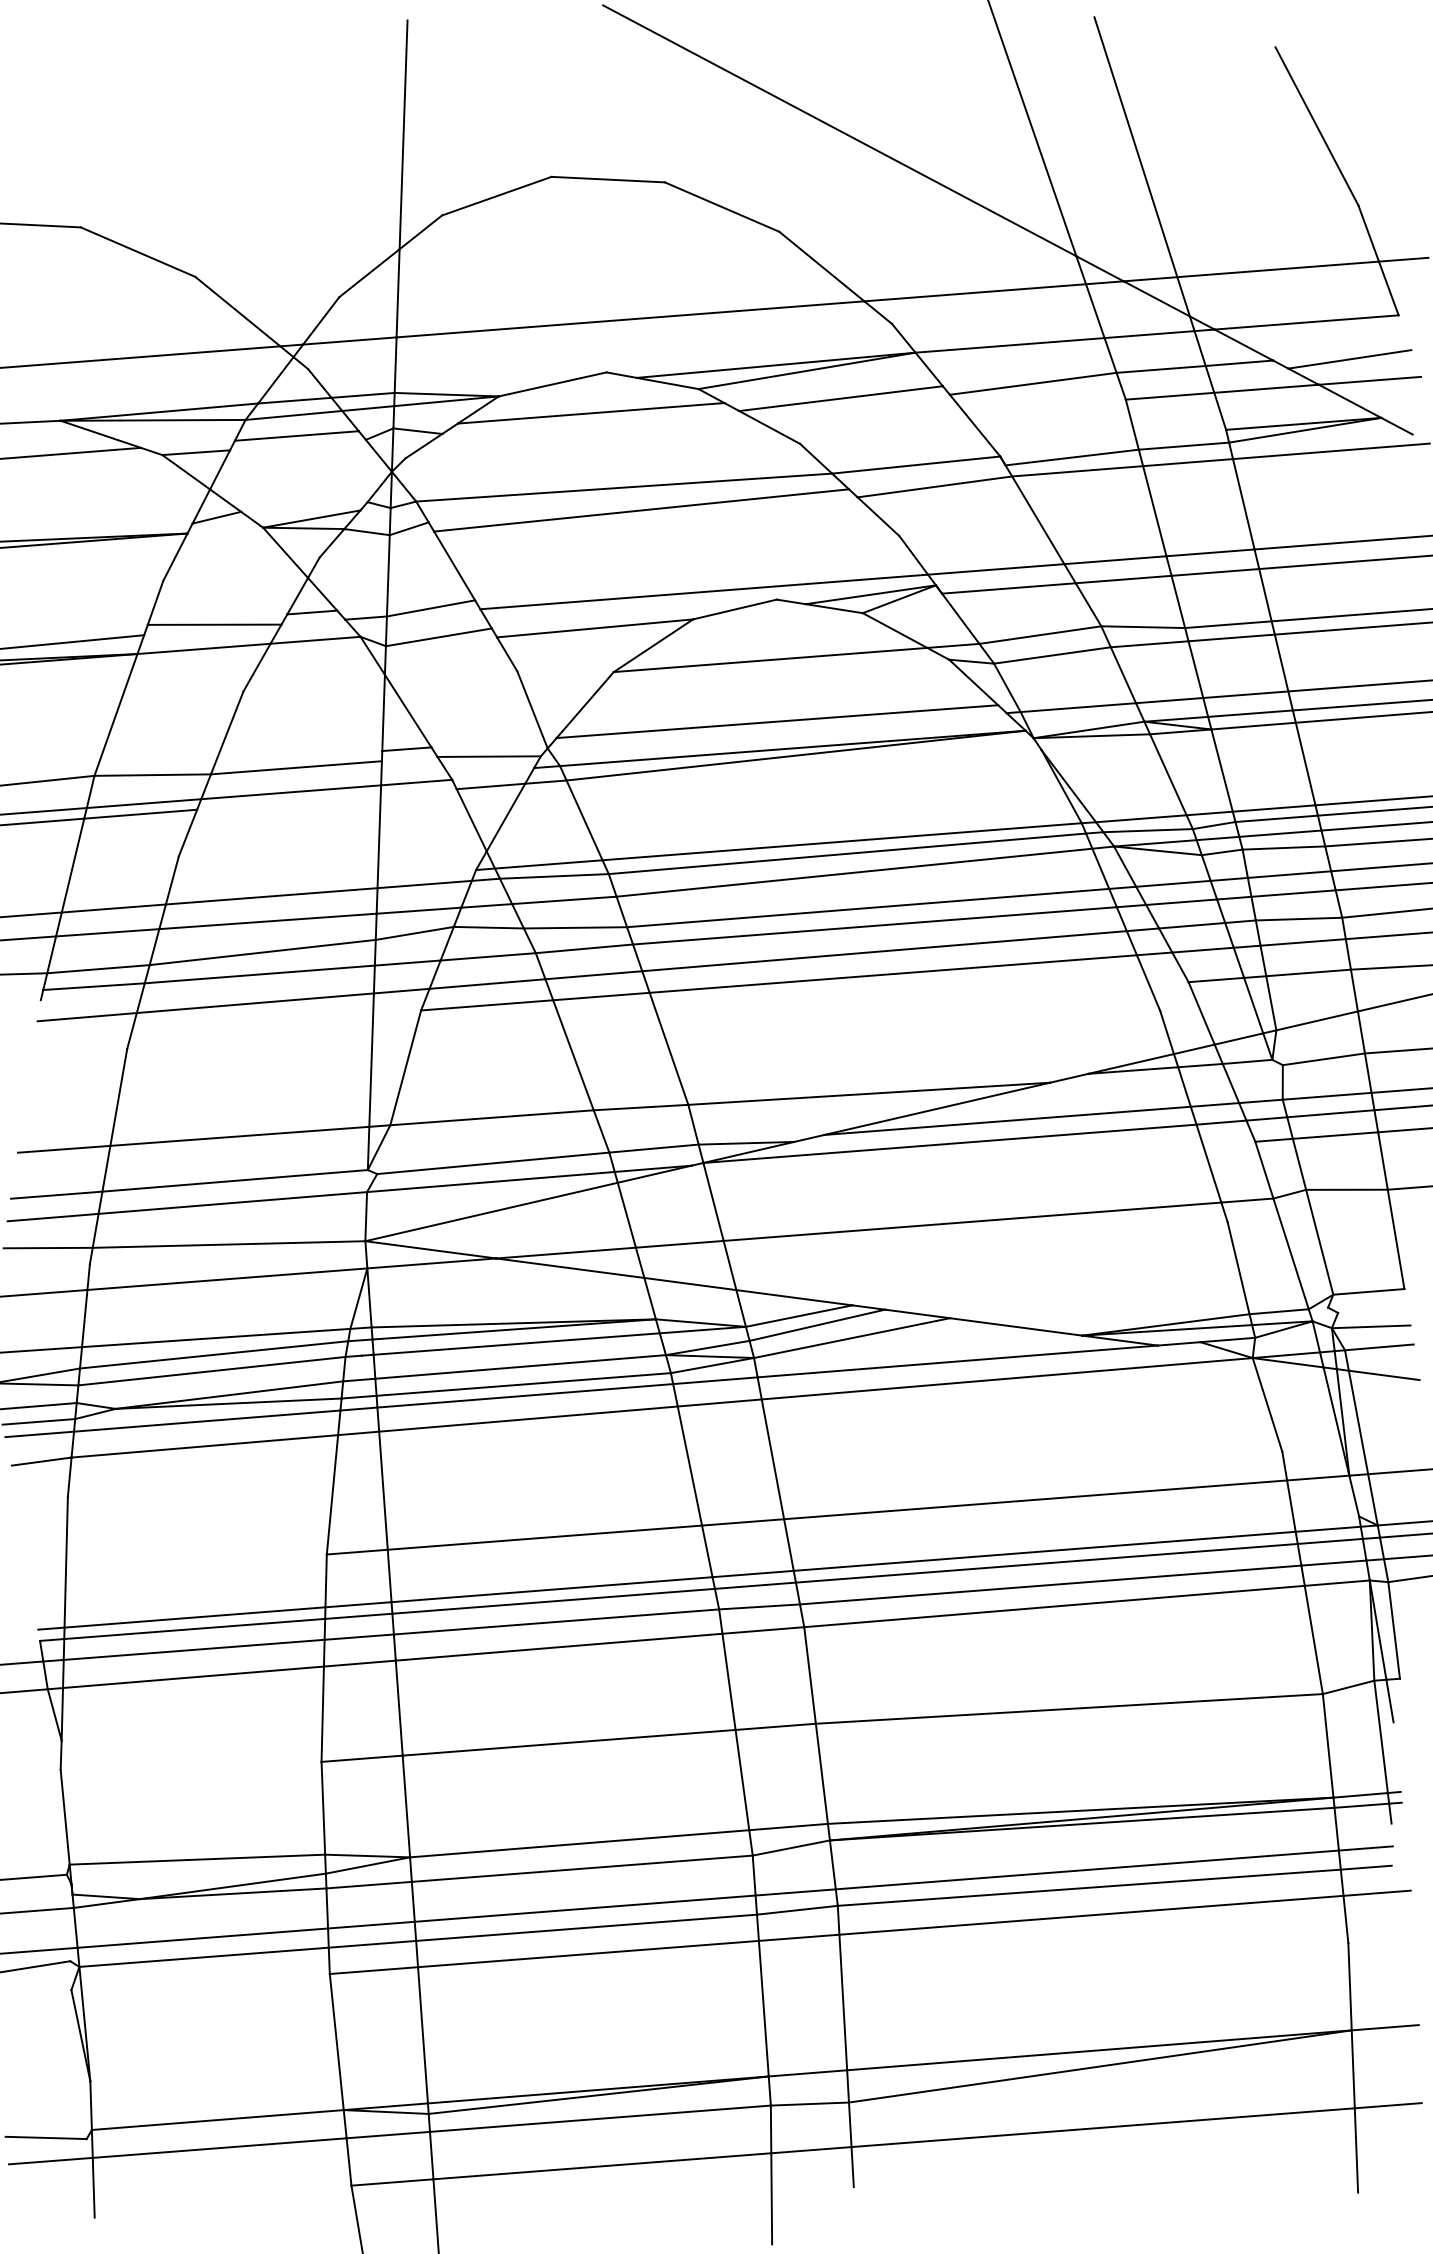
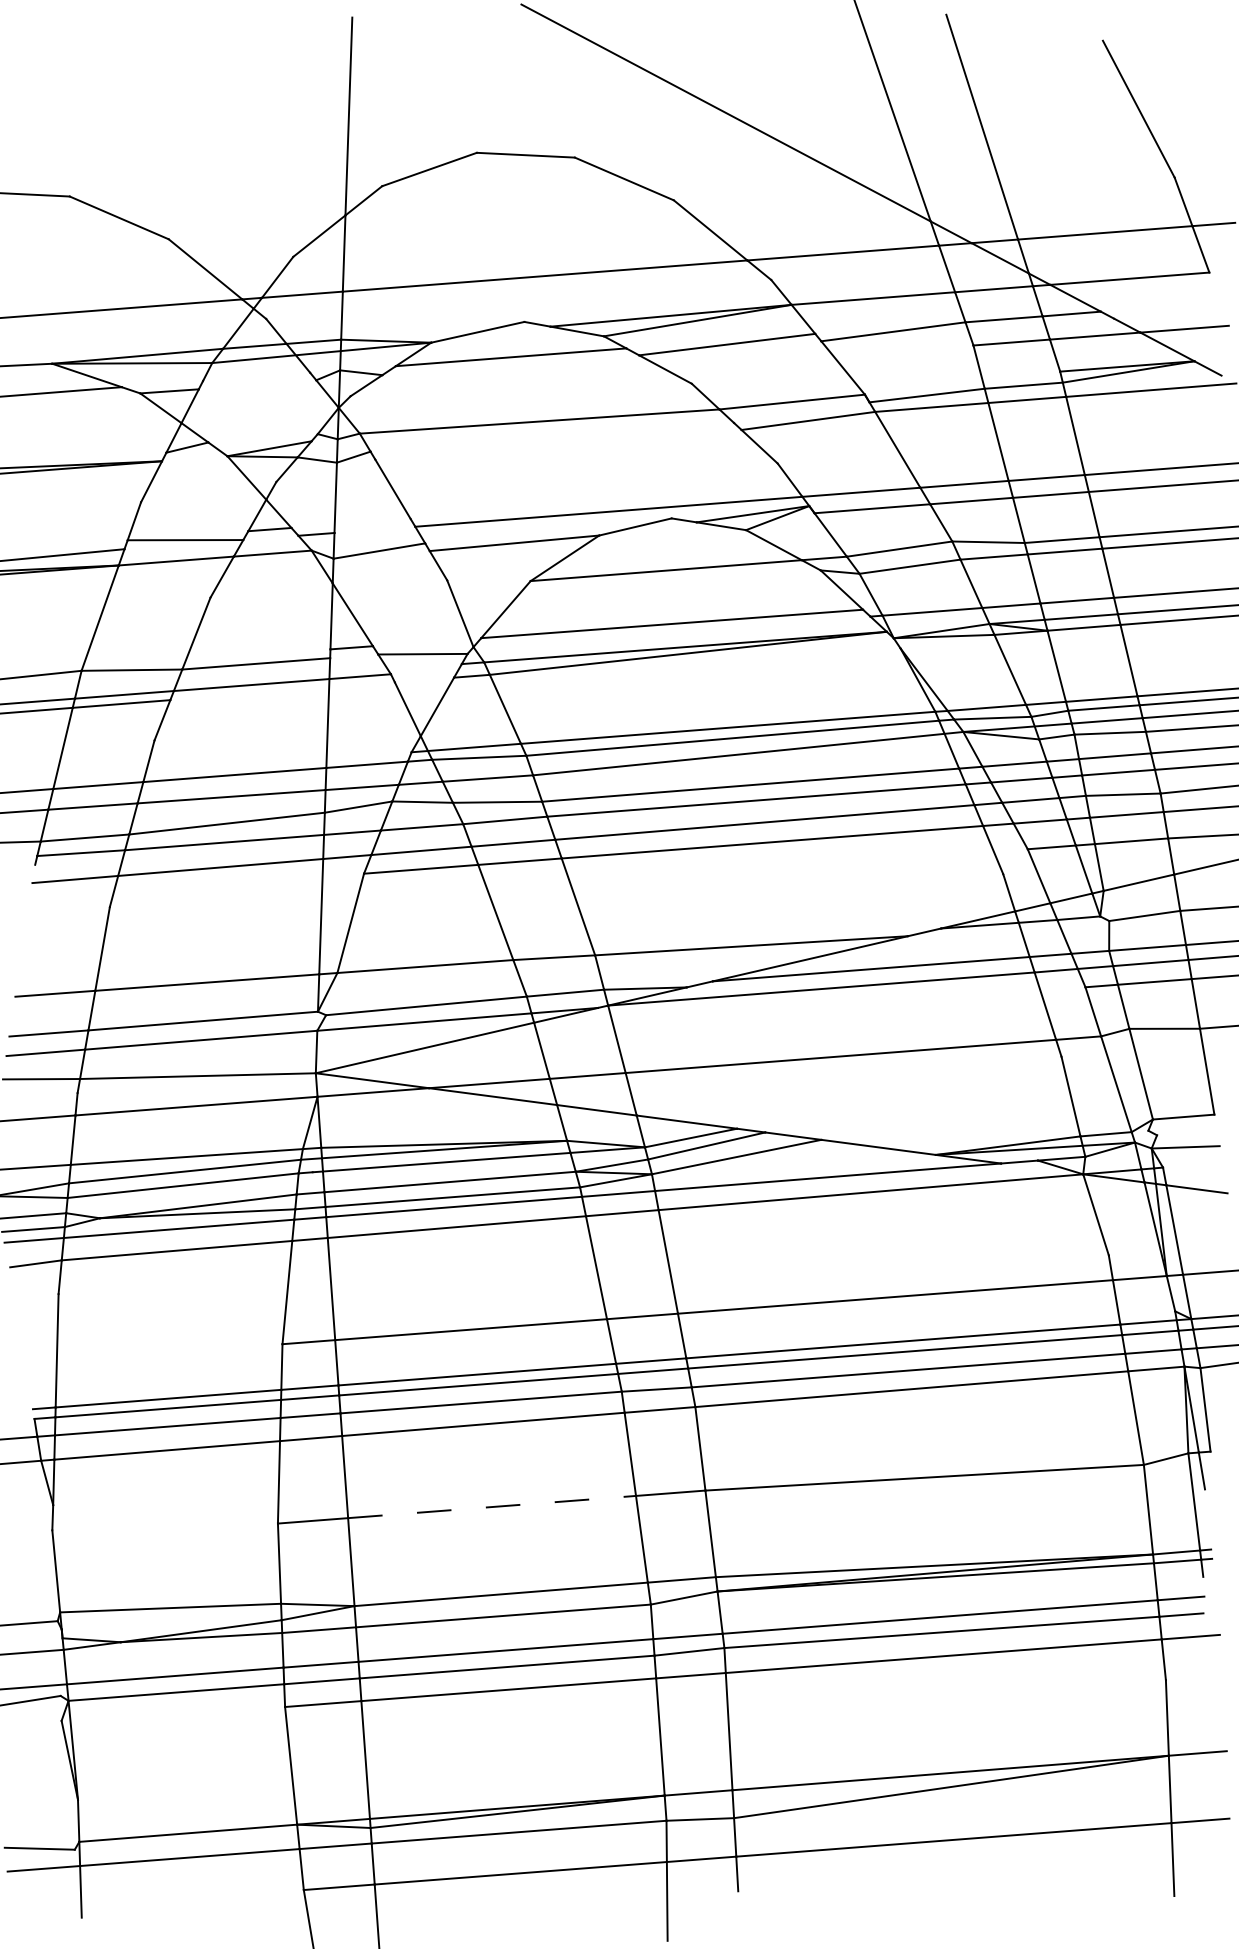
line: (1349, 359) -> (1166, 310), removed
line: (296, 435) -> (256, 376), removed
line: (641, 510) -> (554, 441), removed
line: (430, 608) -> (372, 526), removed
line: (490, 786) -> (424, 680), removed
line: (1379, 1347) -> (1192, 1165), removed
line: (569, 1742) -> (492, 1506), solid -> dashed

